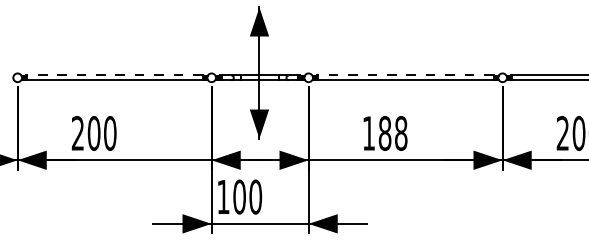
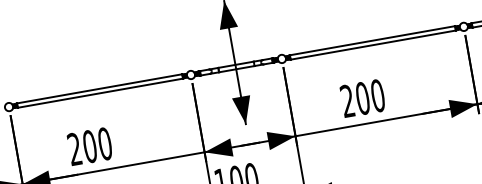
line: (114, 75) -> (99, 88), dashed -> solid
line: (405, 75) -> (372, 40), dashed -> solid
text: (384, 133) -> (362, 98), 188 -> 200

